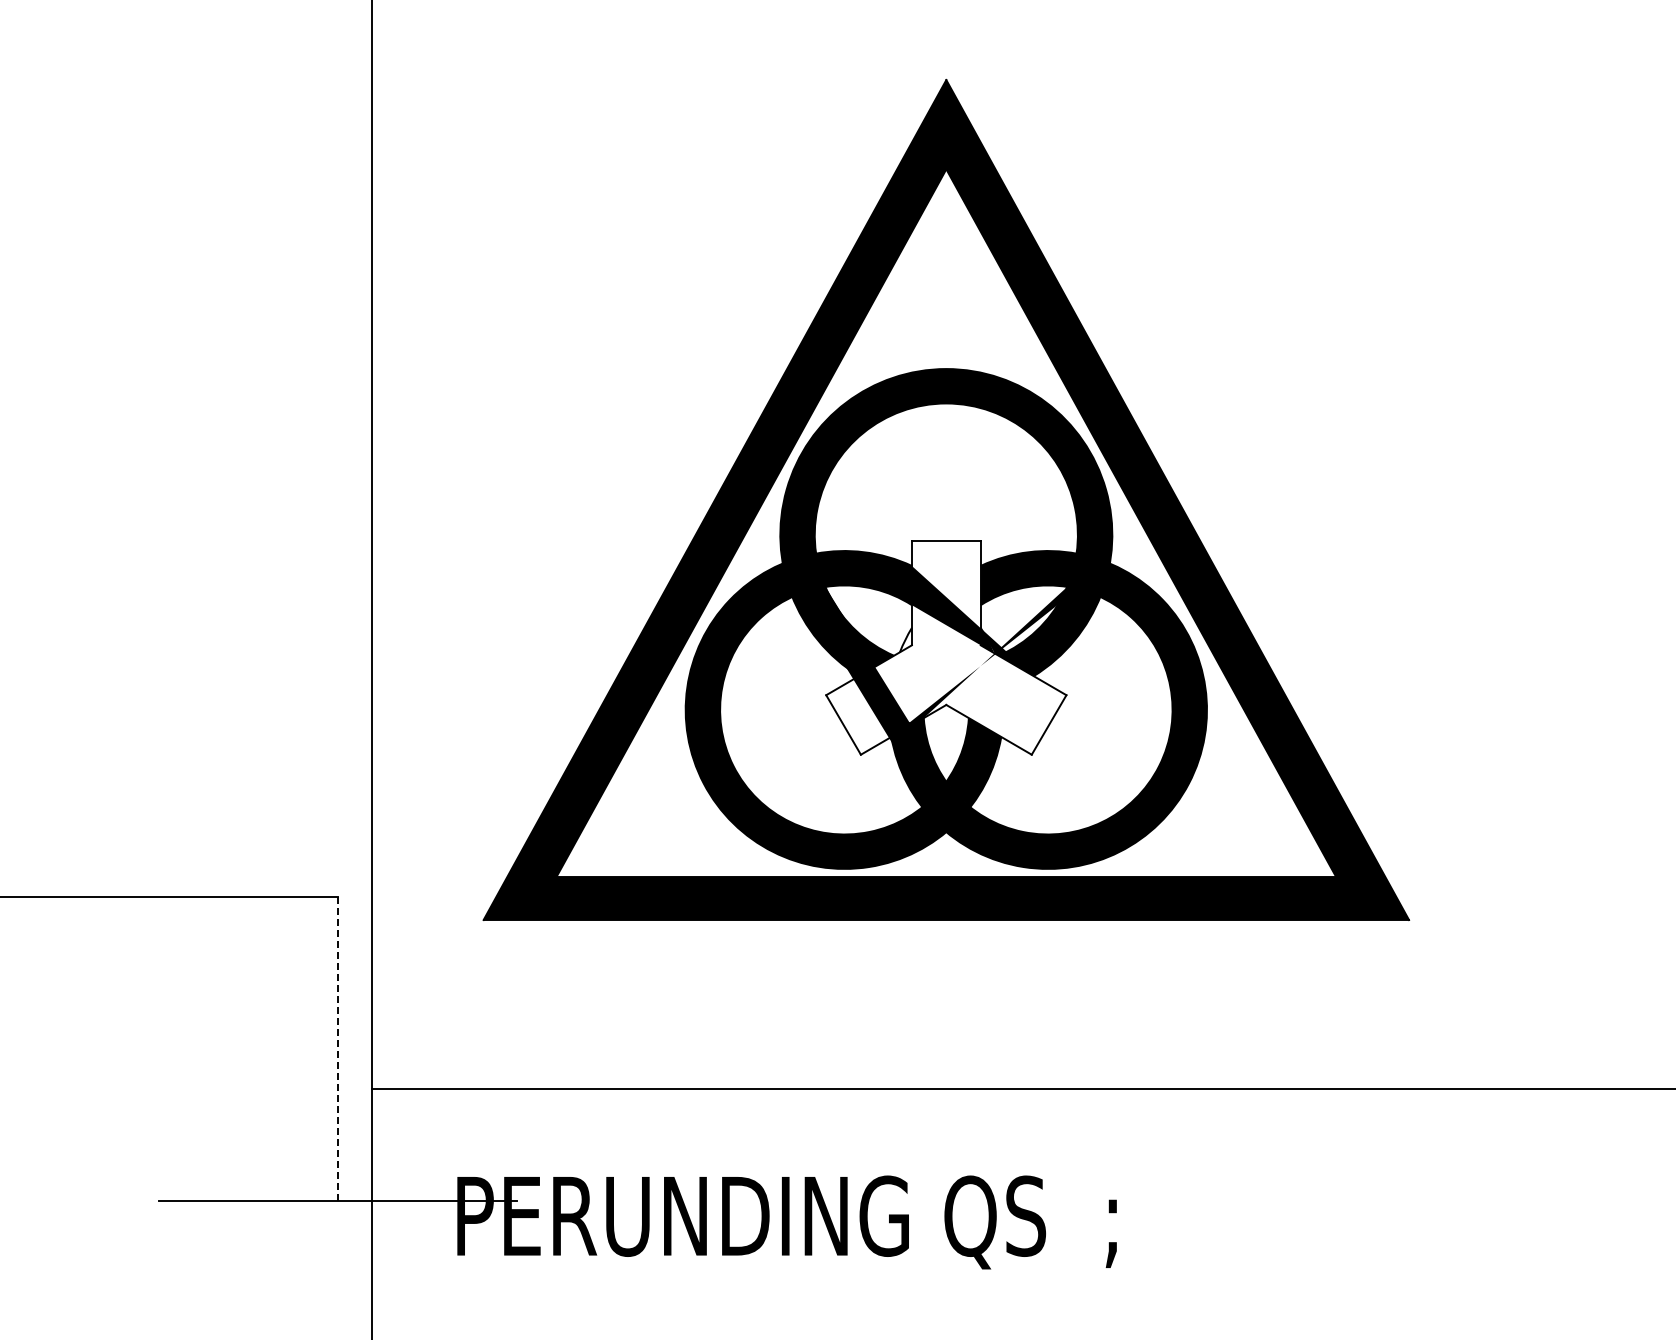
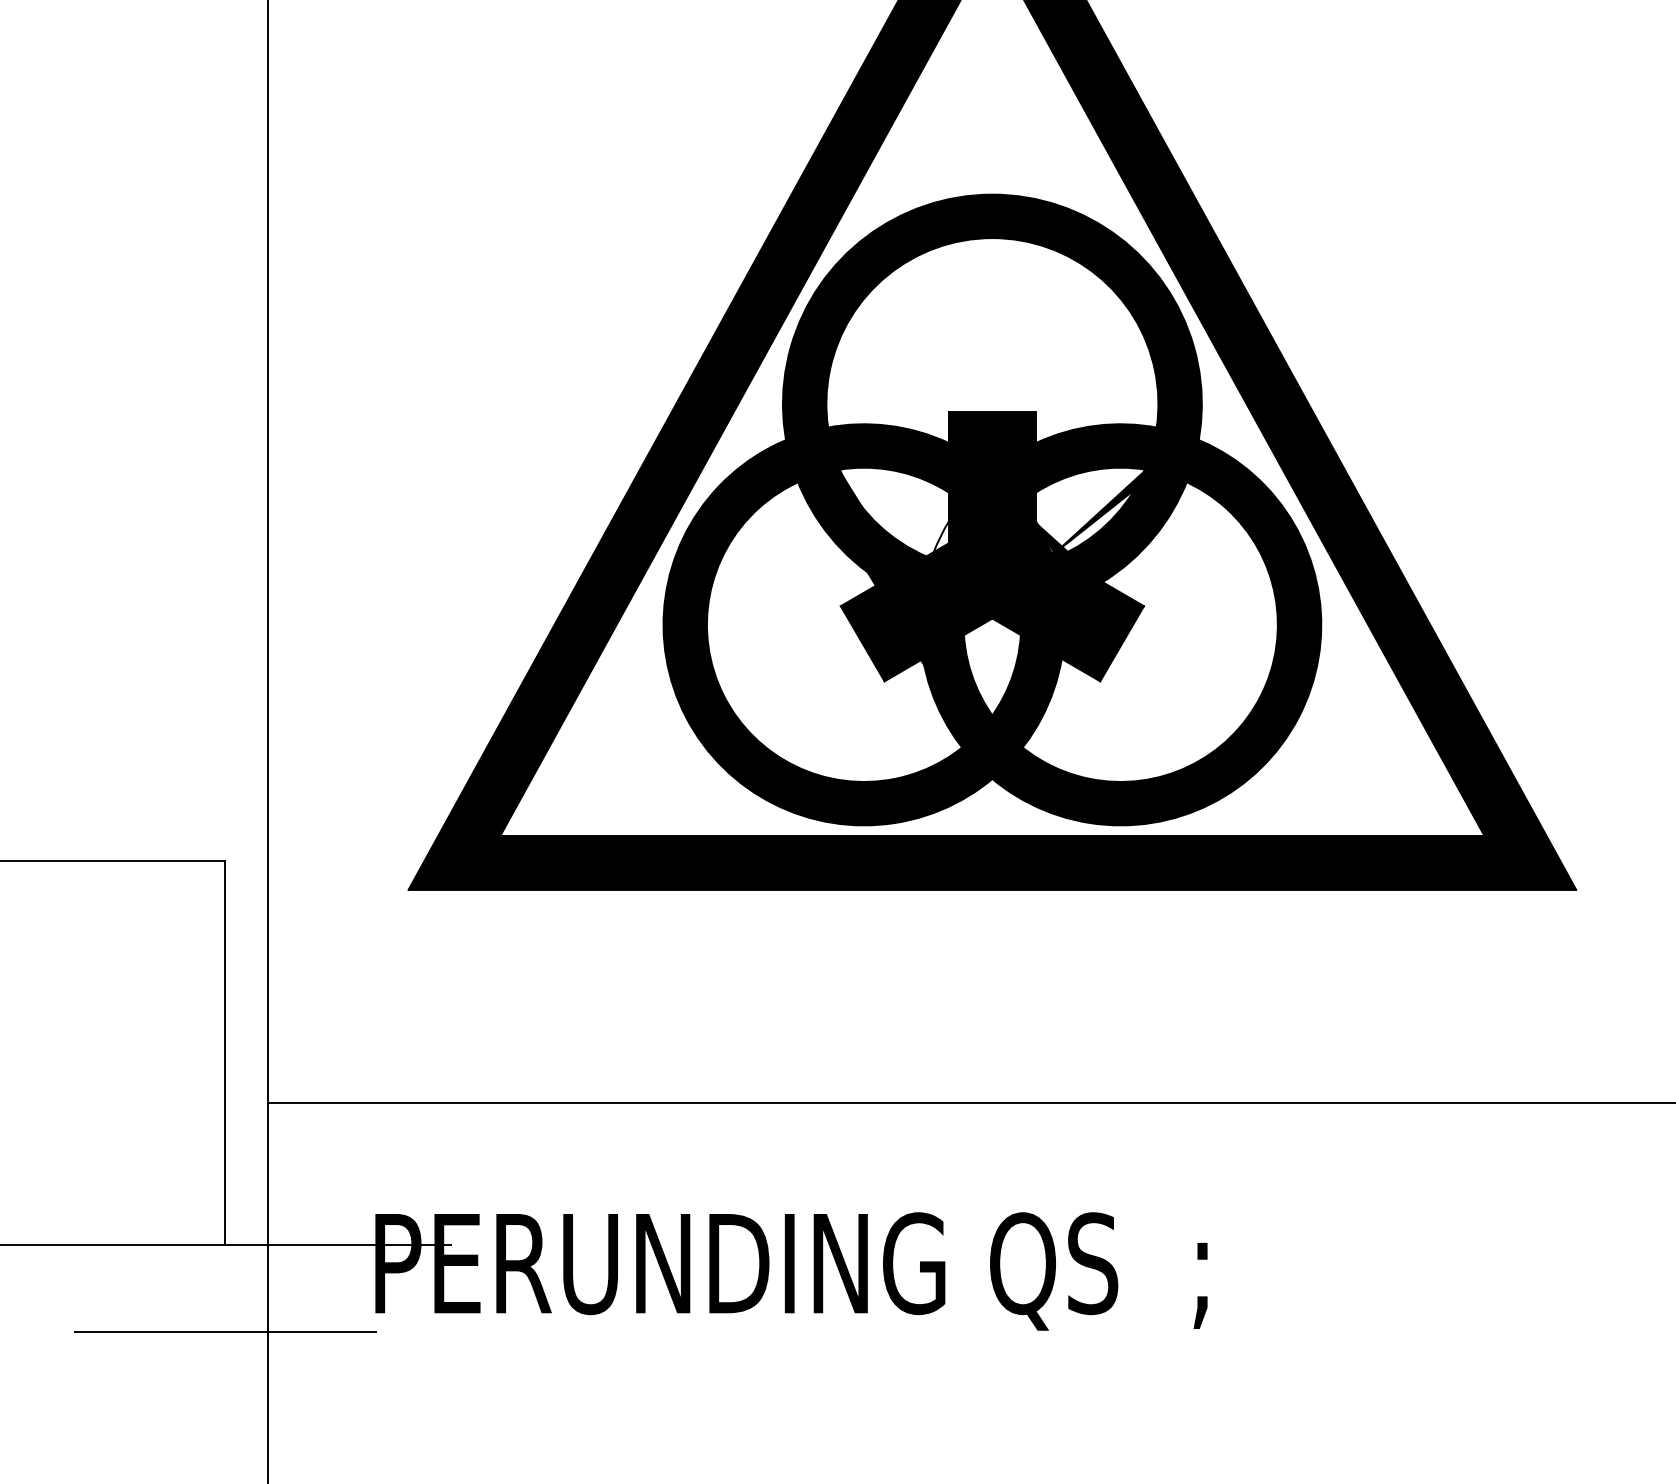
fill: (946, 647) -> (992, 546), added
line: (338, 1049) -> (225, 1053), dashed -> solid
line: (337, 1270) -> (224, 1332), added

